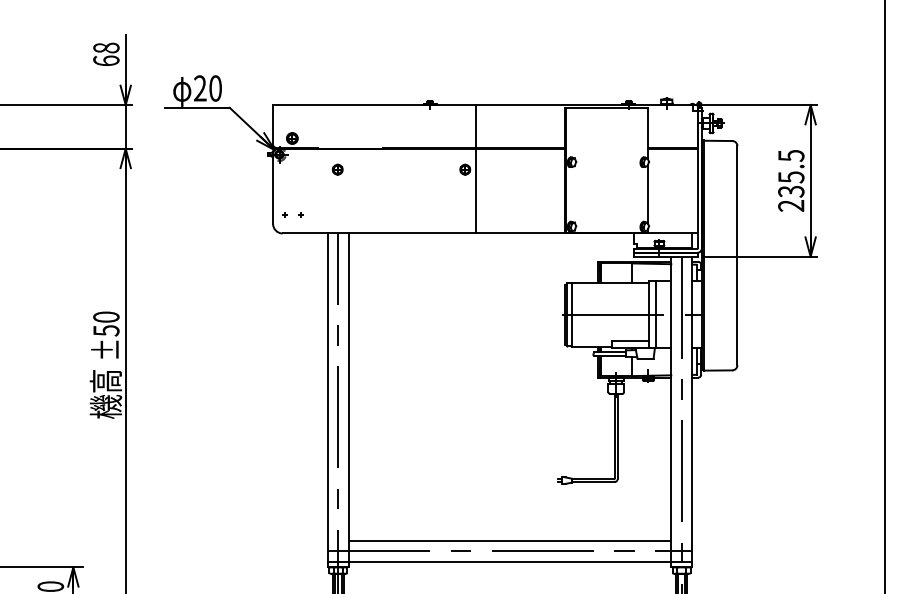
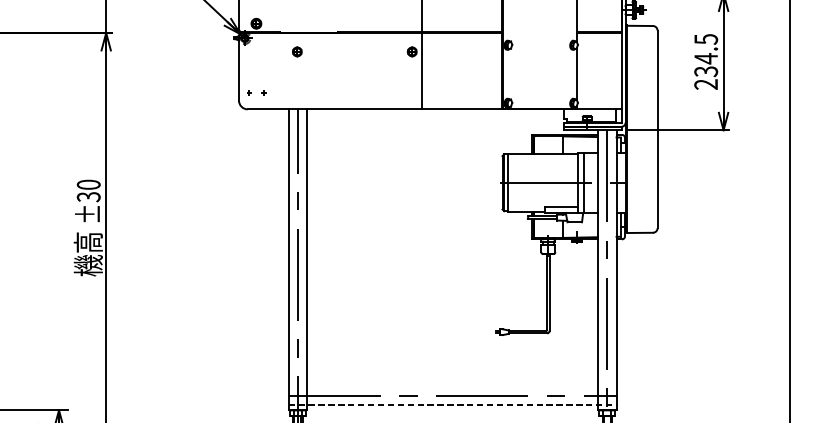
text: (791, 177) -> (706, 58), 235.5 -> 234.5
text: (105, 330) -> (87, 196), ±50 -> ±30
line: (509, 540) -> (452, 386), removed
line: (510, 561) -> (453, 405), solid -> dashed

